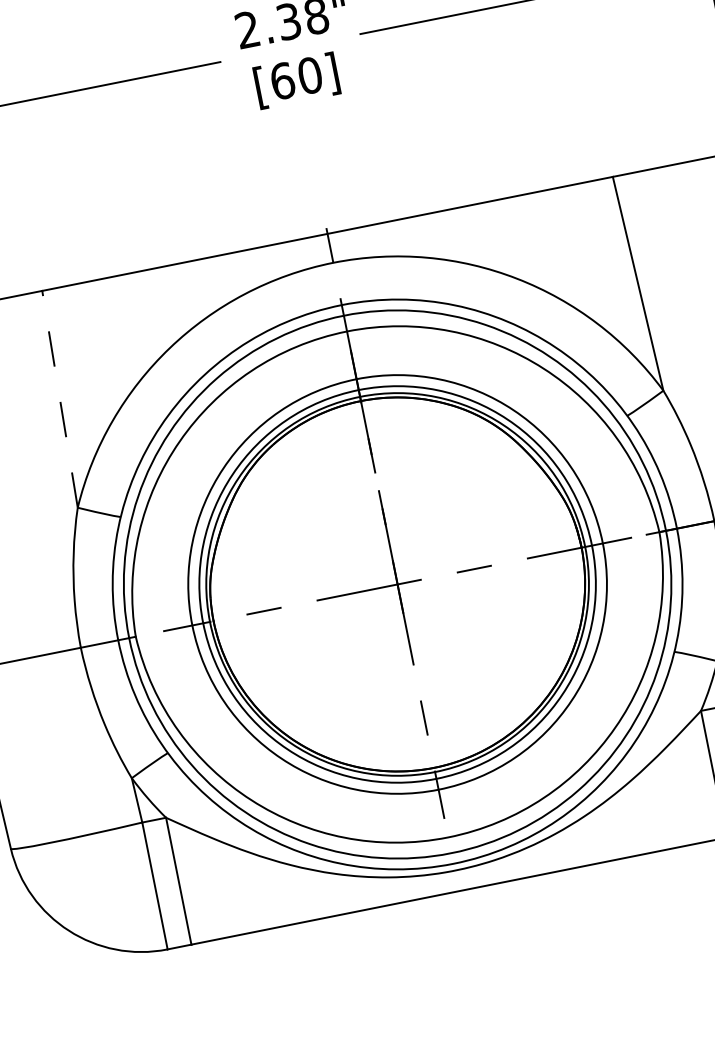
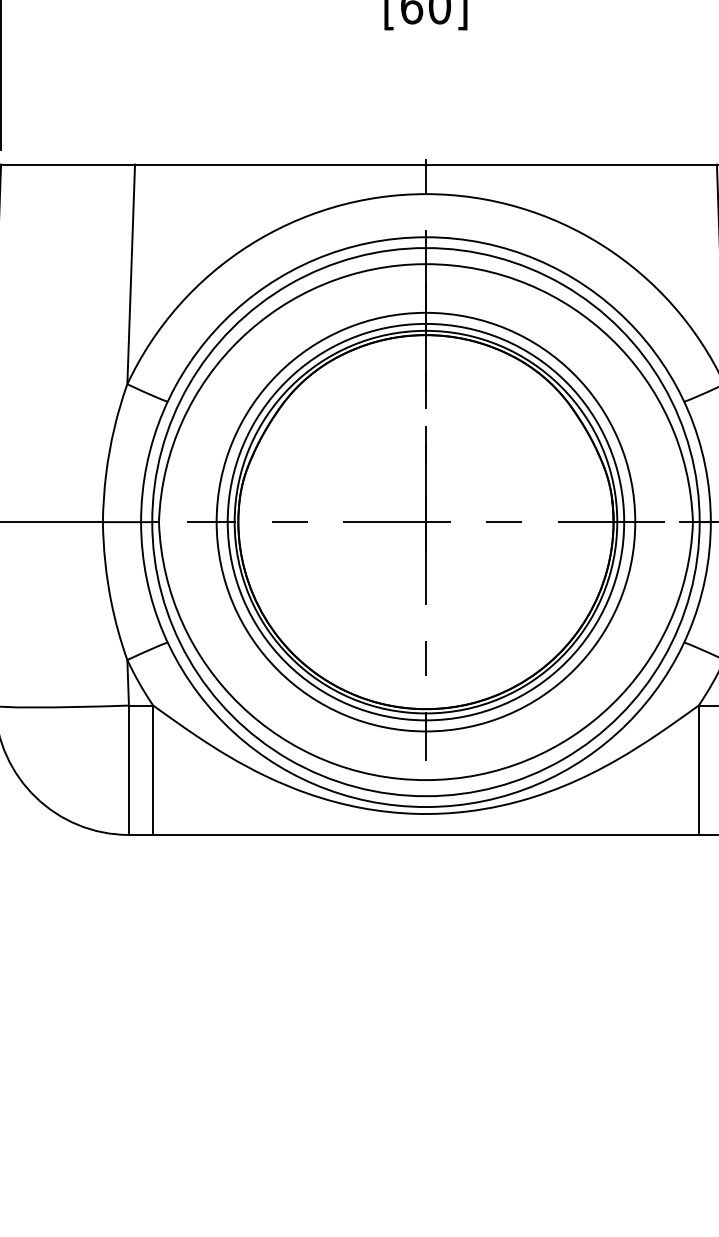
line: (60, 399) -> (131, 274), dashed -> solid

